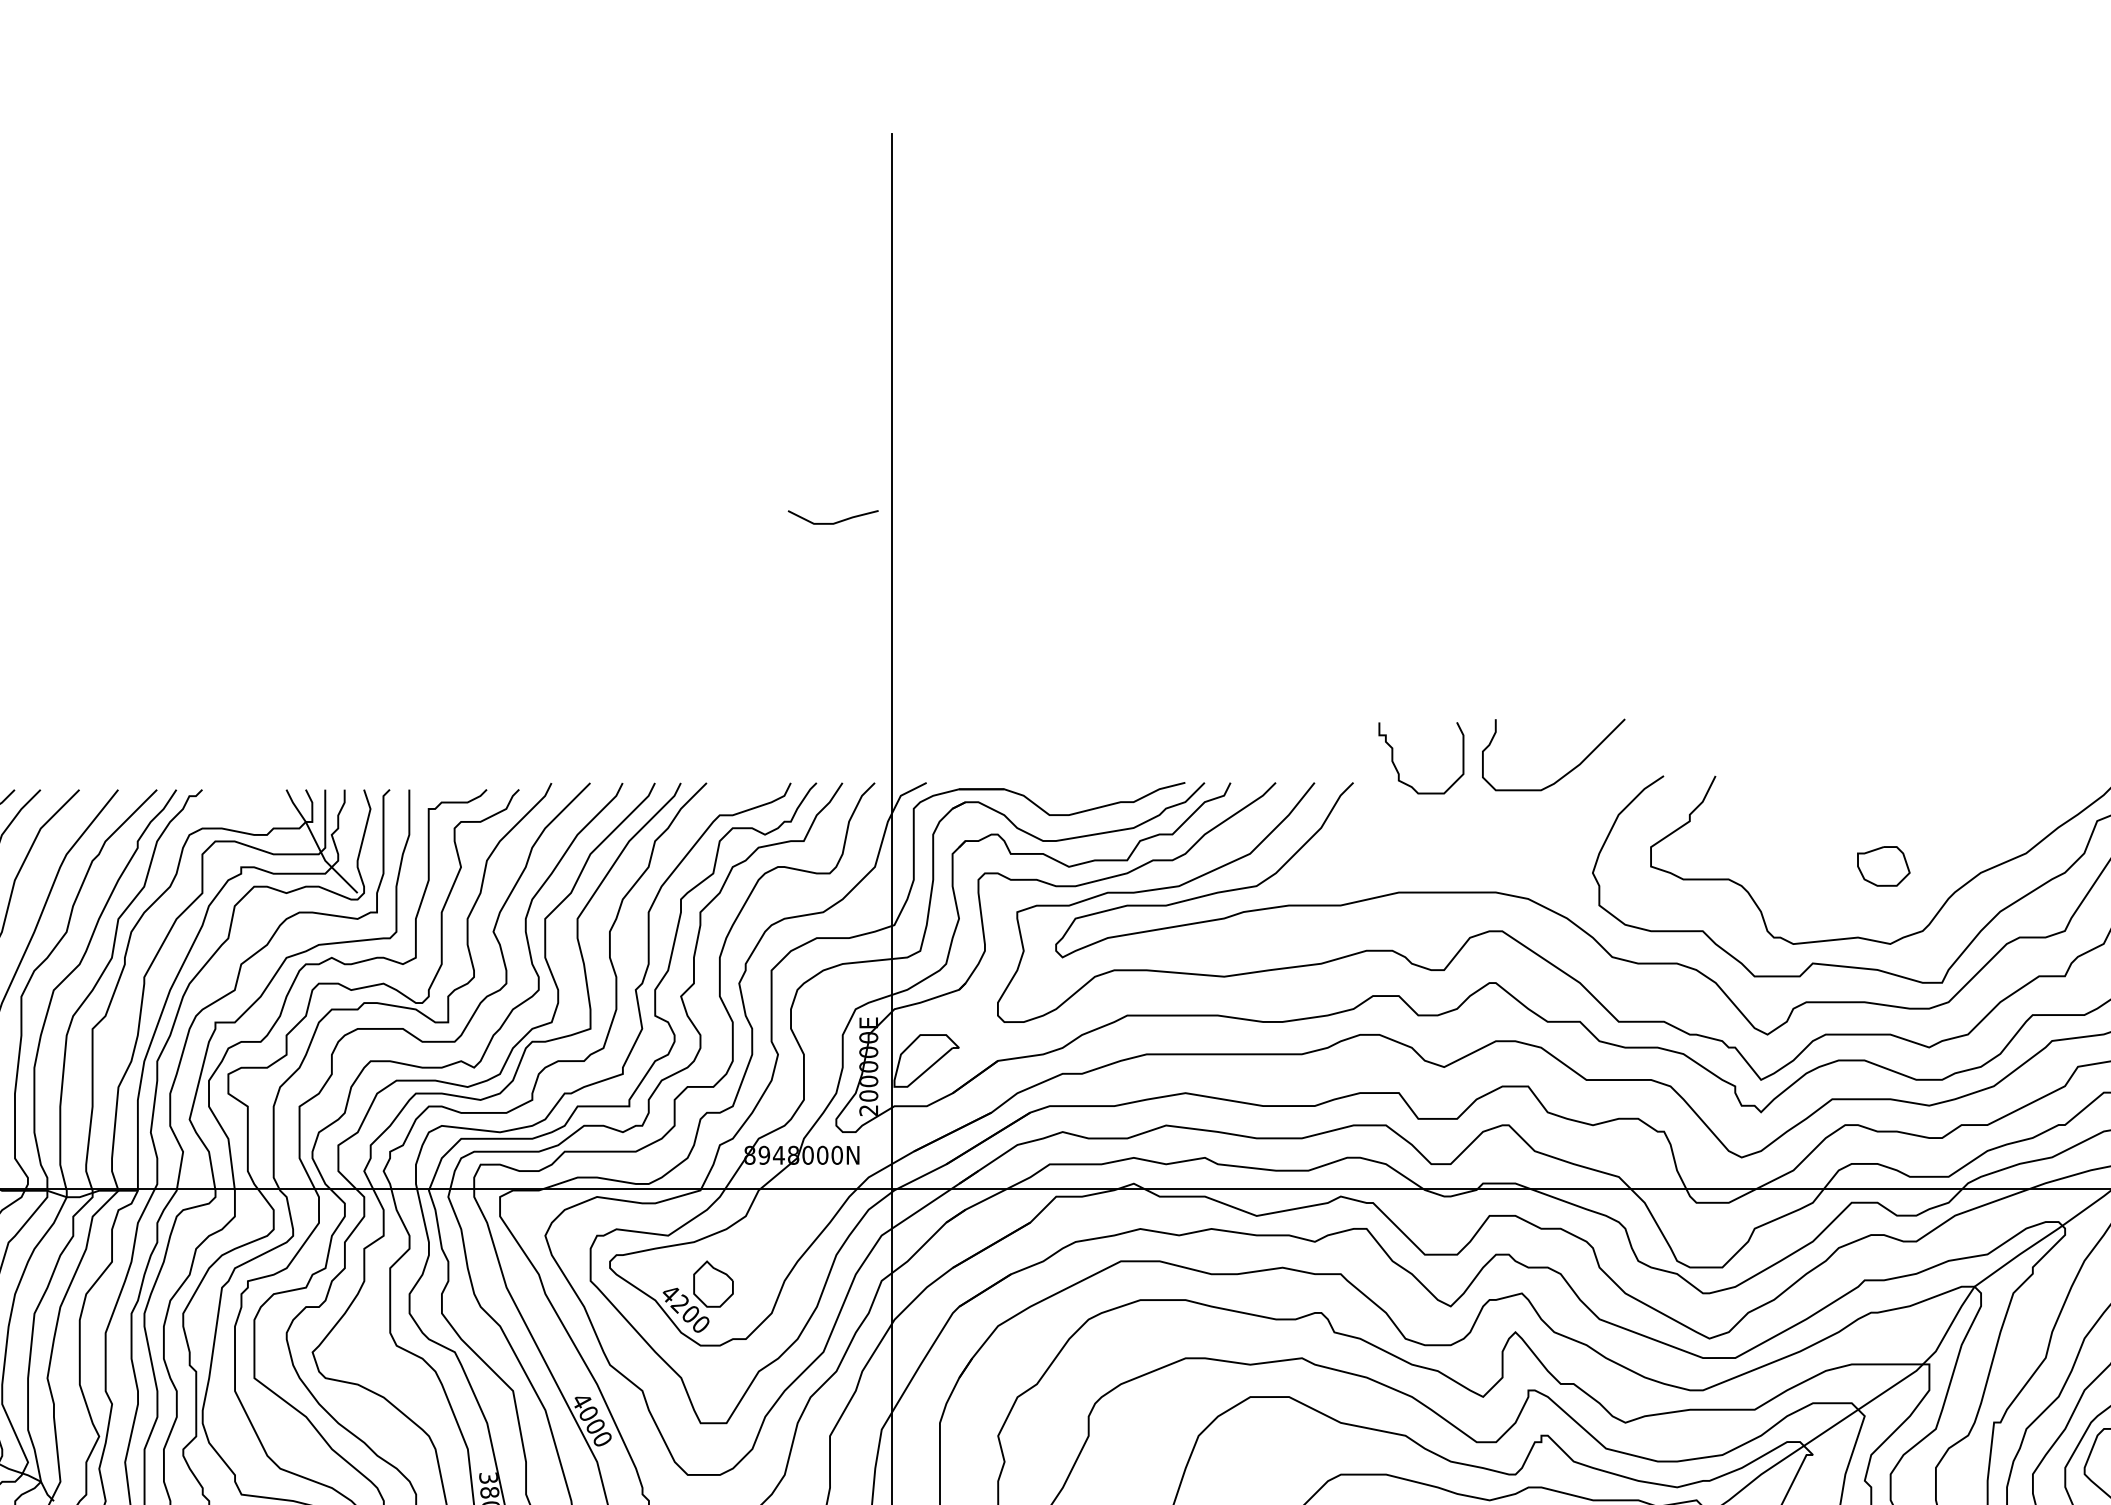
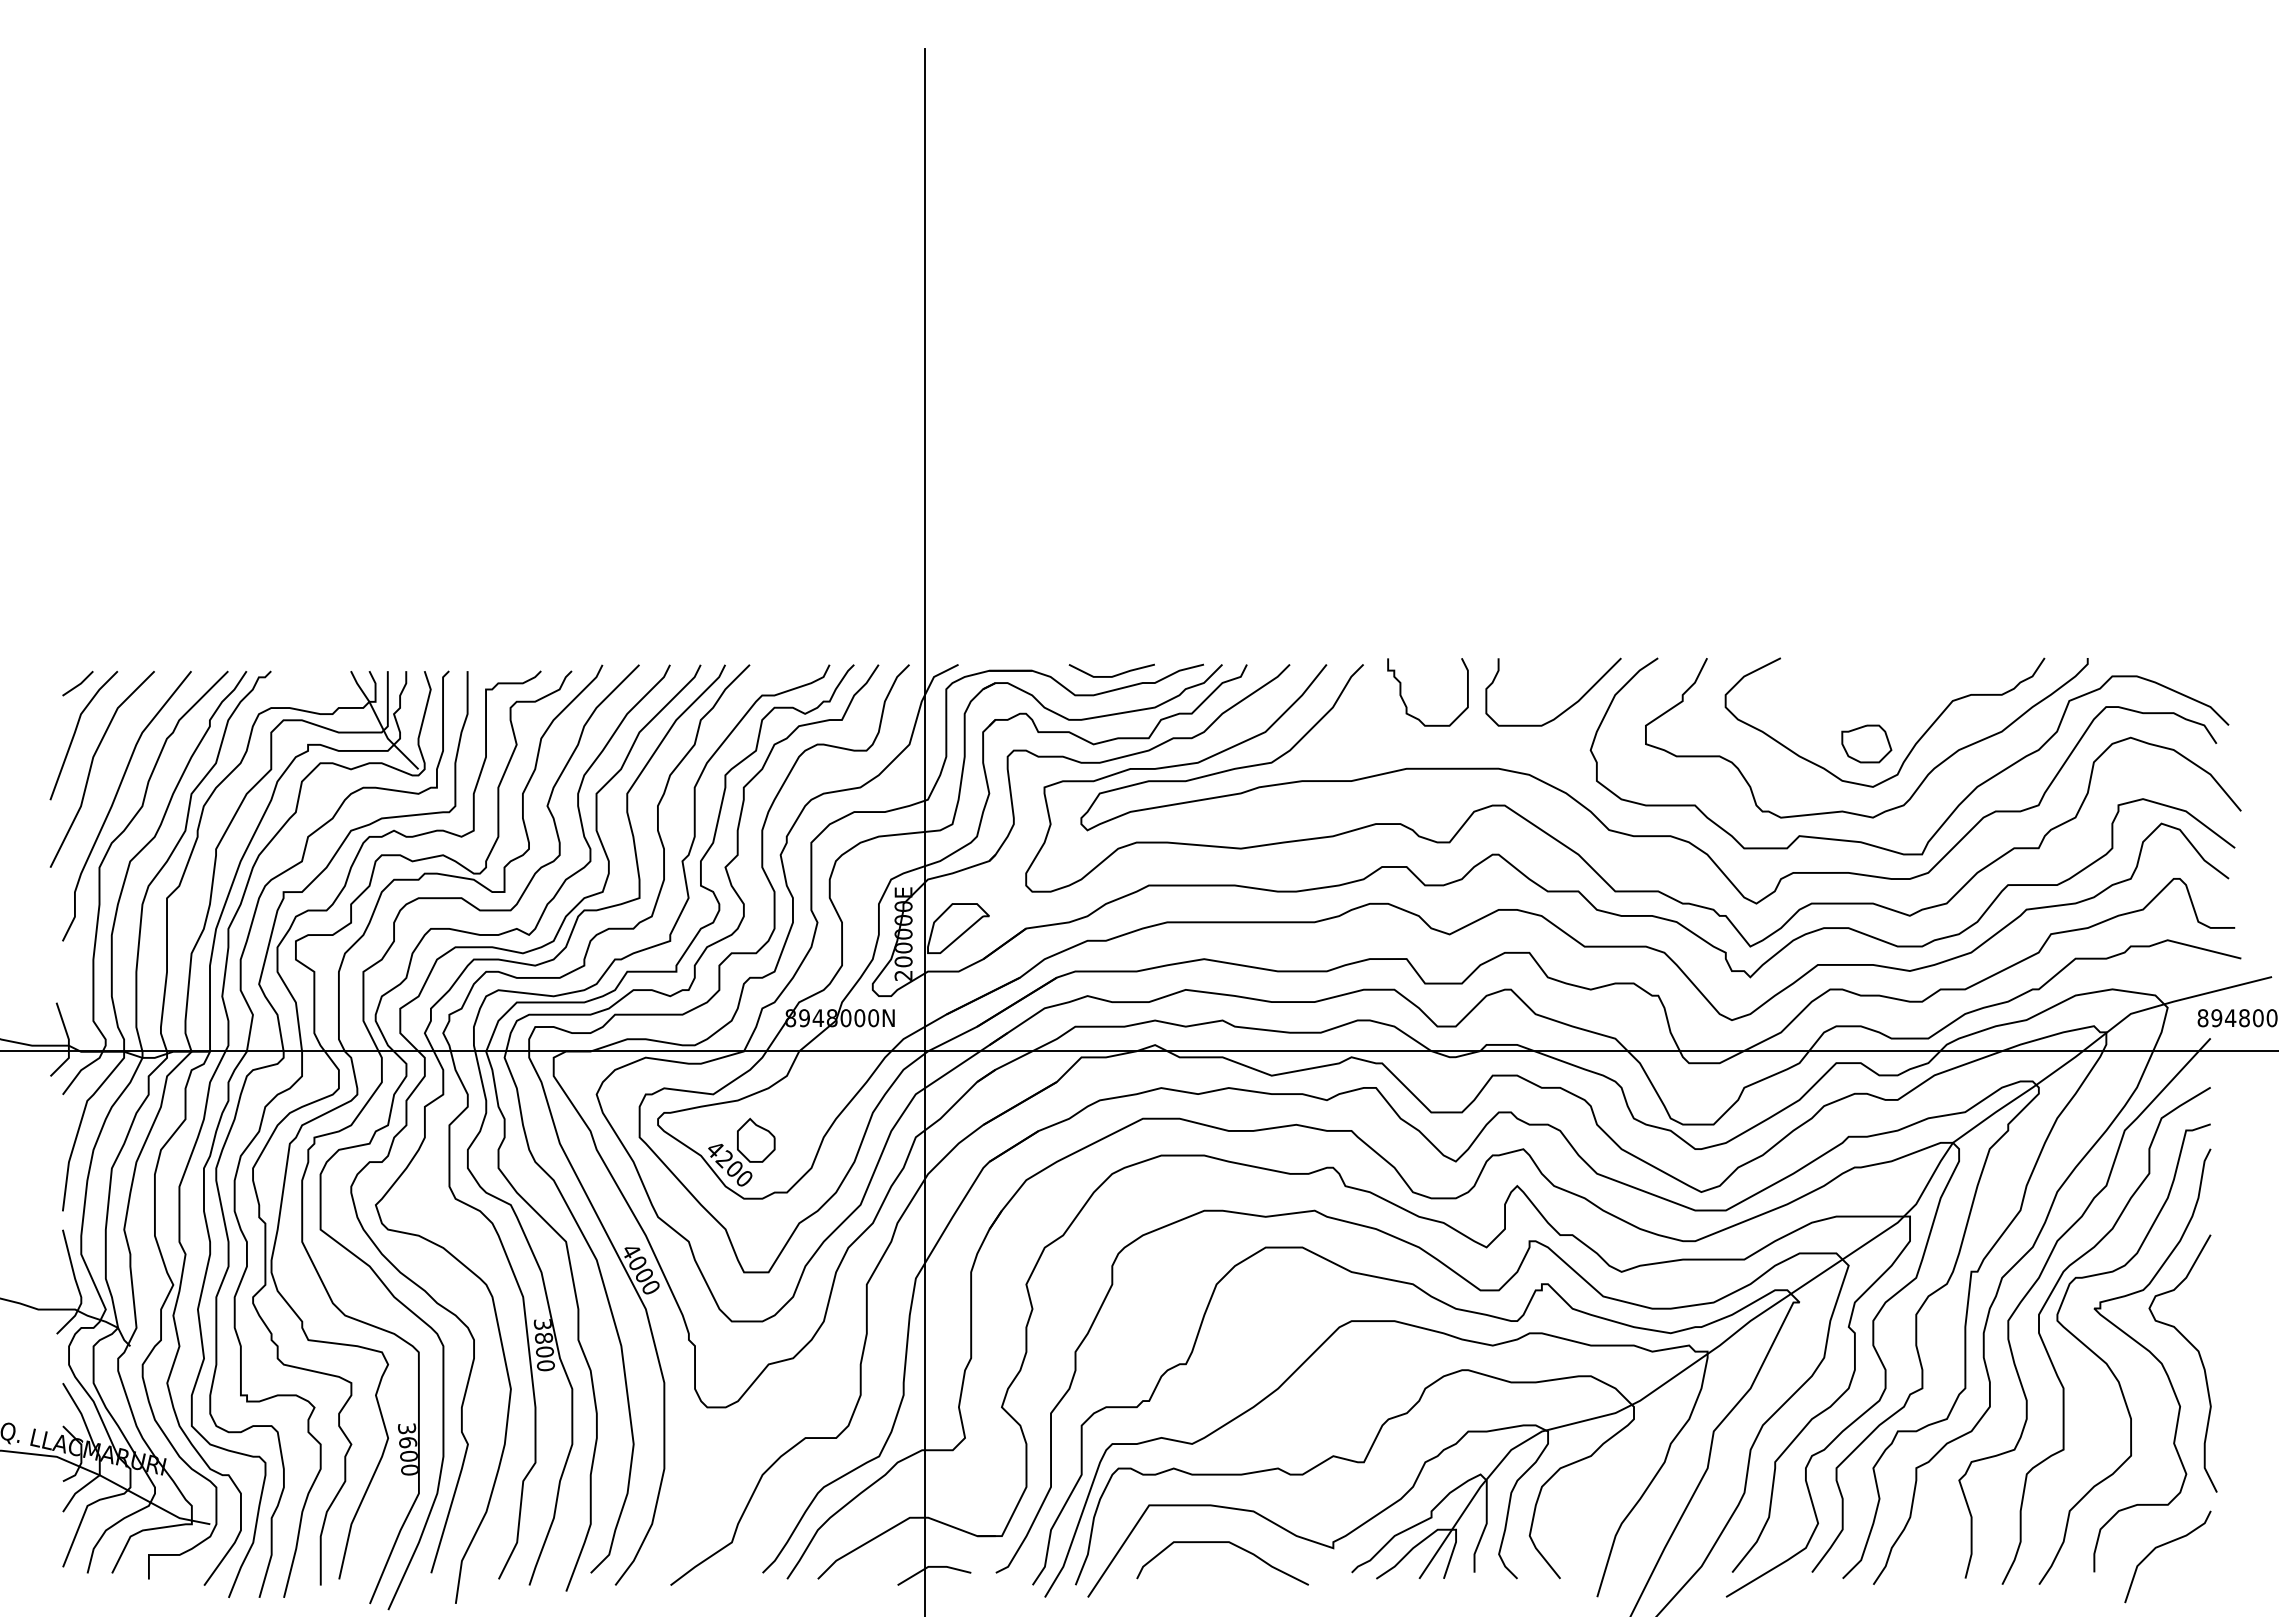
curve: (833, 522) -> (1112, 675), moved
curve: (1397, 768) -> (1405, 702), moved
curve: (1567, 772) -> (1566, 708), moved
curve: (1935, 864) -> (1915, 742), added

